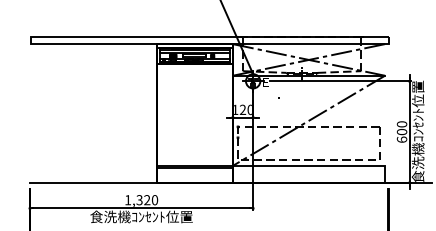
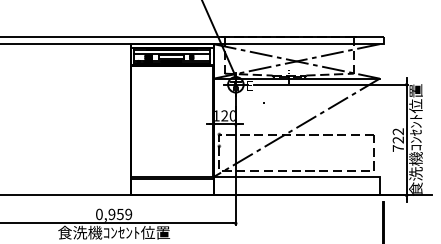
text: (401, 131) -> (397, 139), 600 -> 722
text: (141, 200) -> (114, 214), 1,320 -> 0,959

